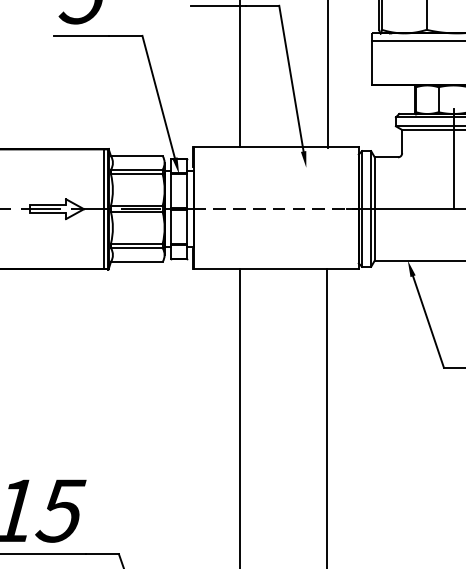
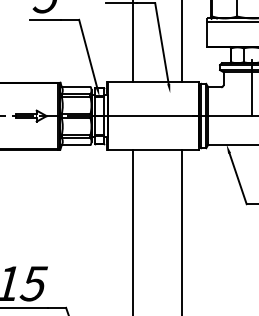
line: (276, 209) -> (153, 116), dashed -> solid

